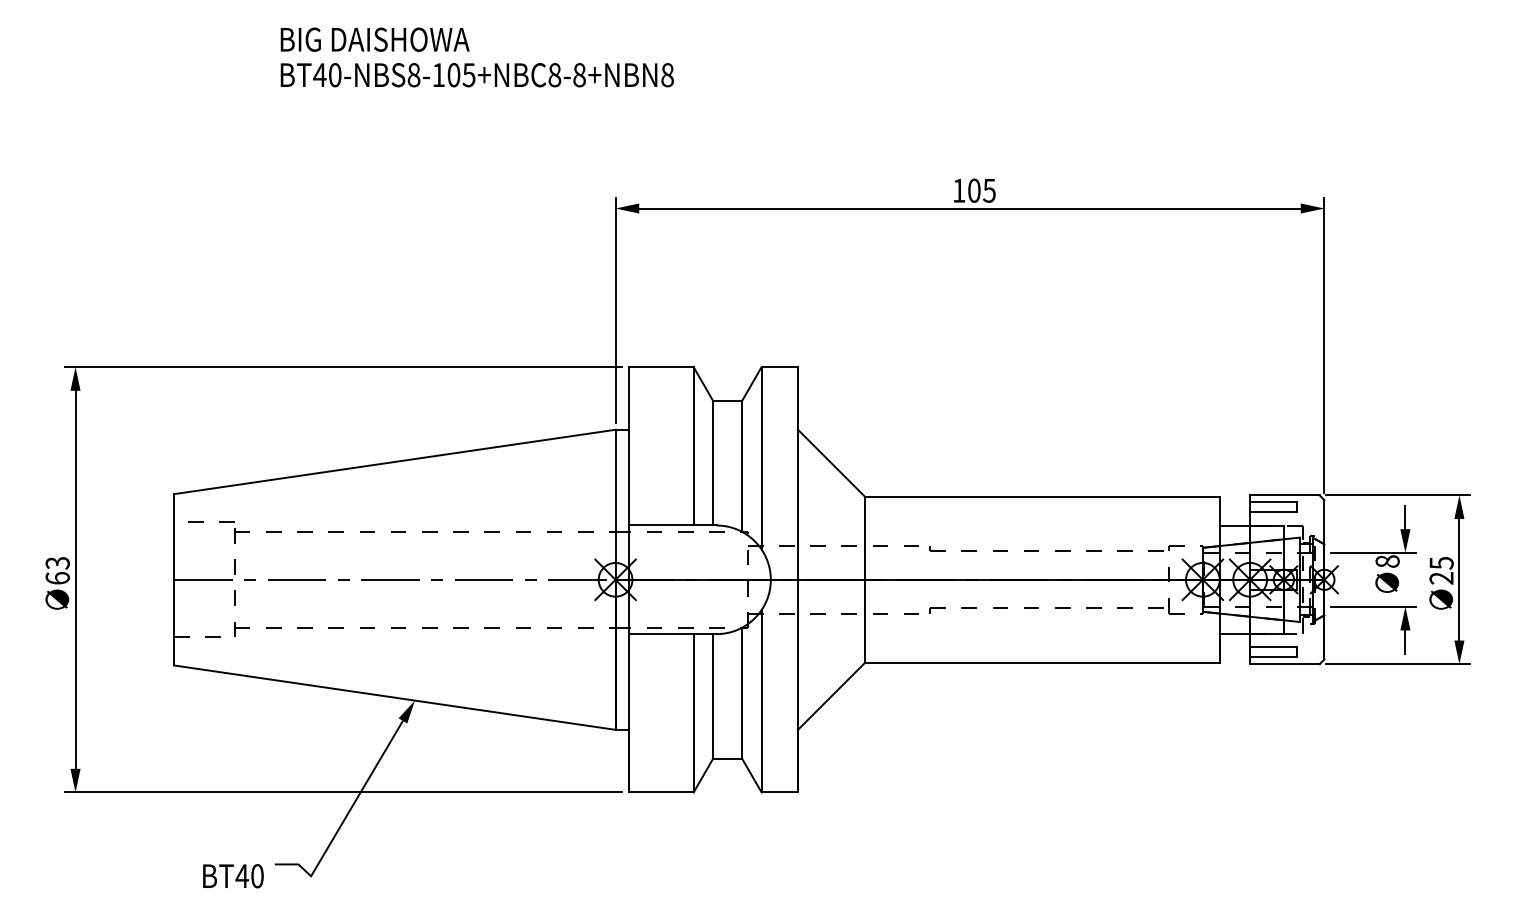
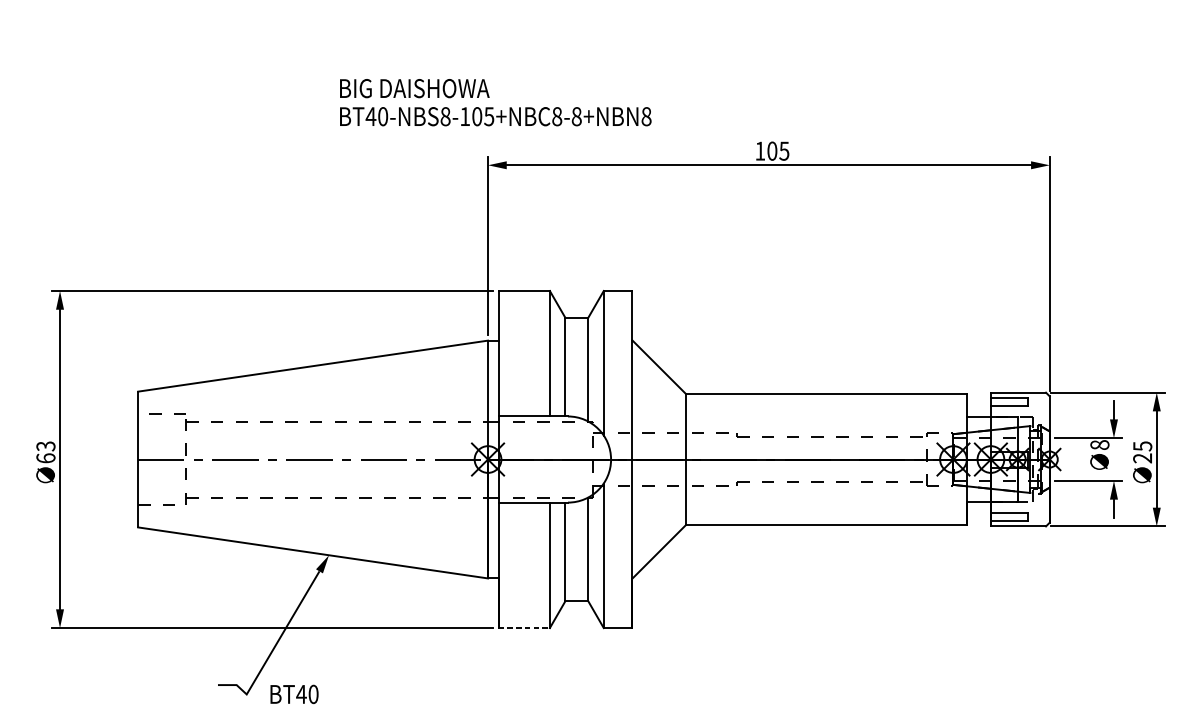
text: (476, 57) -> (495, 102), moved
line: (661, 792) -> (524, 628), solid -> dashed
text: (233, 876) -> (294, 694), moved

